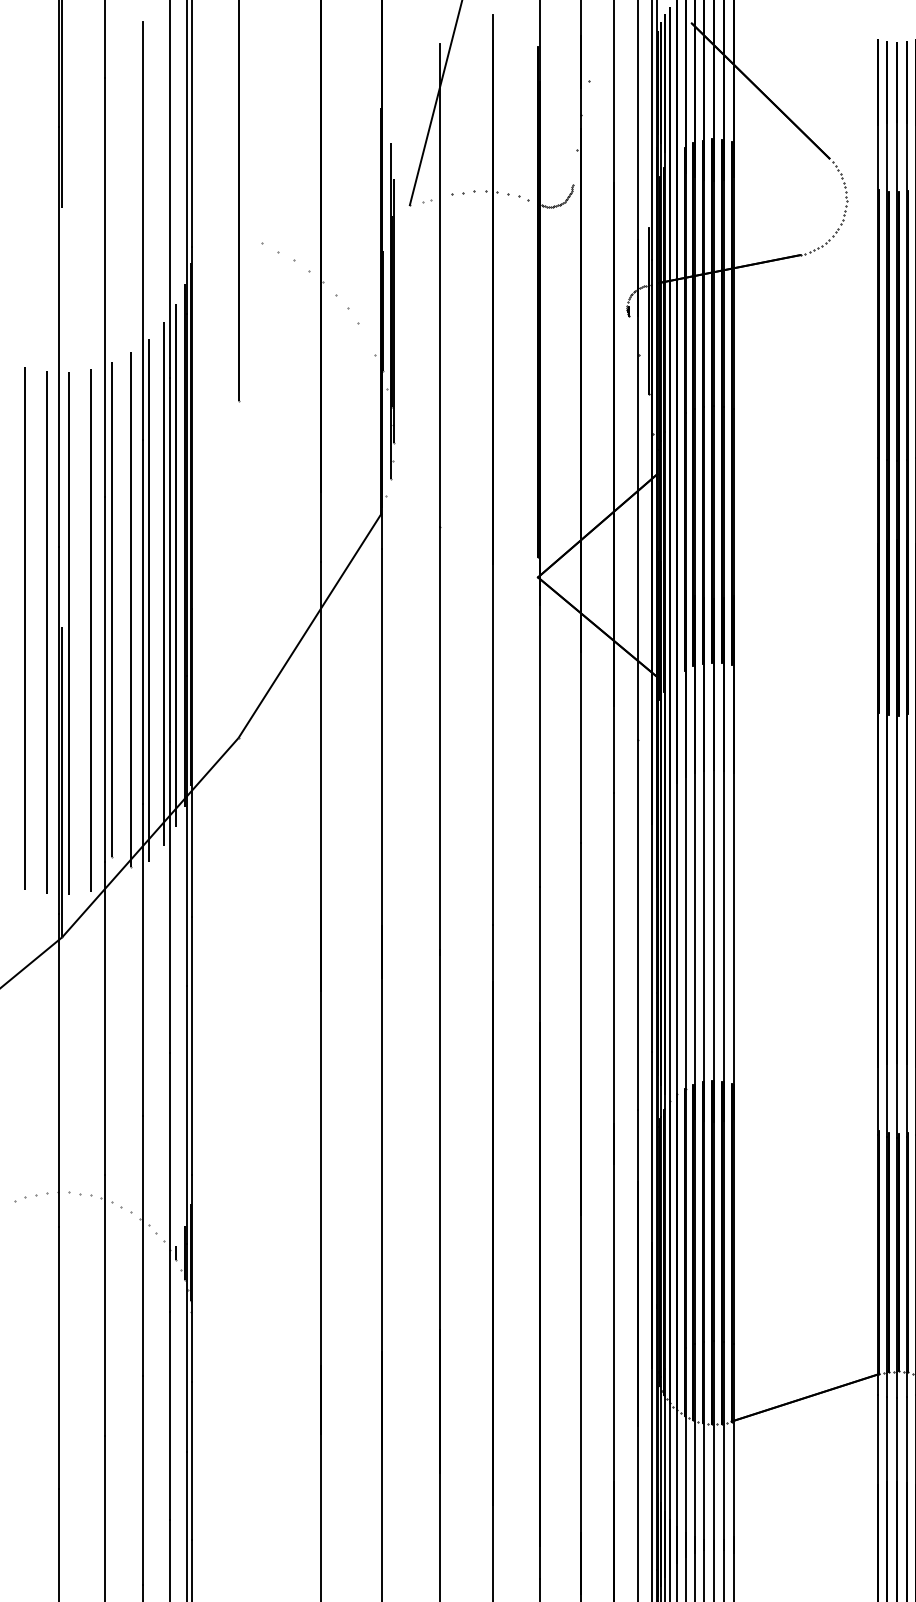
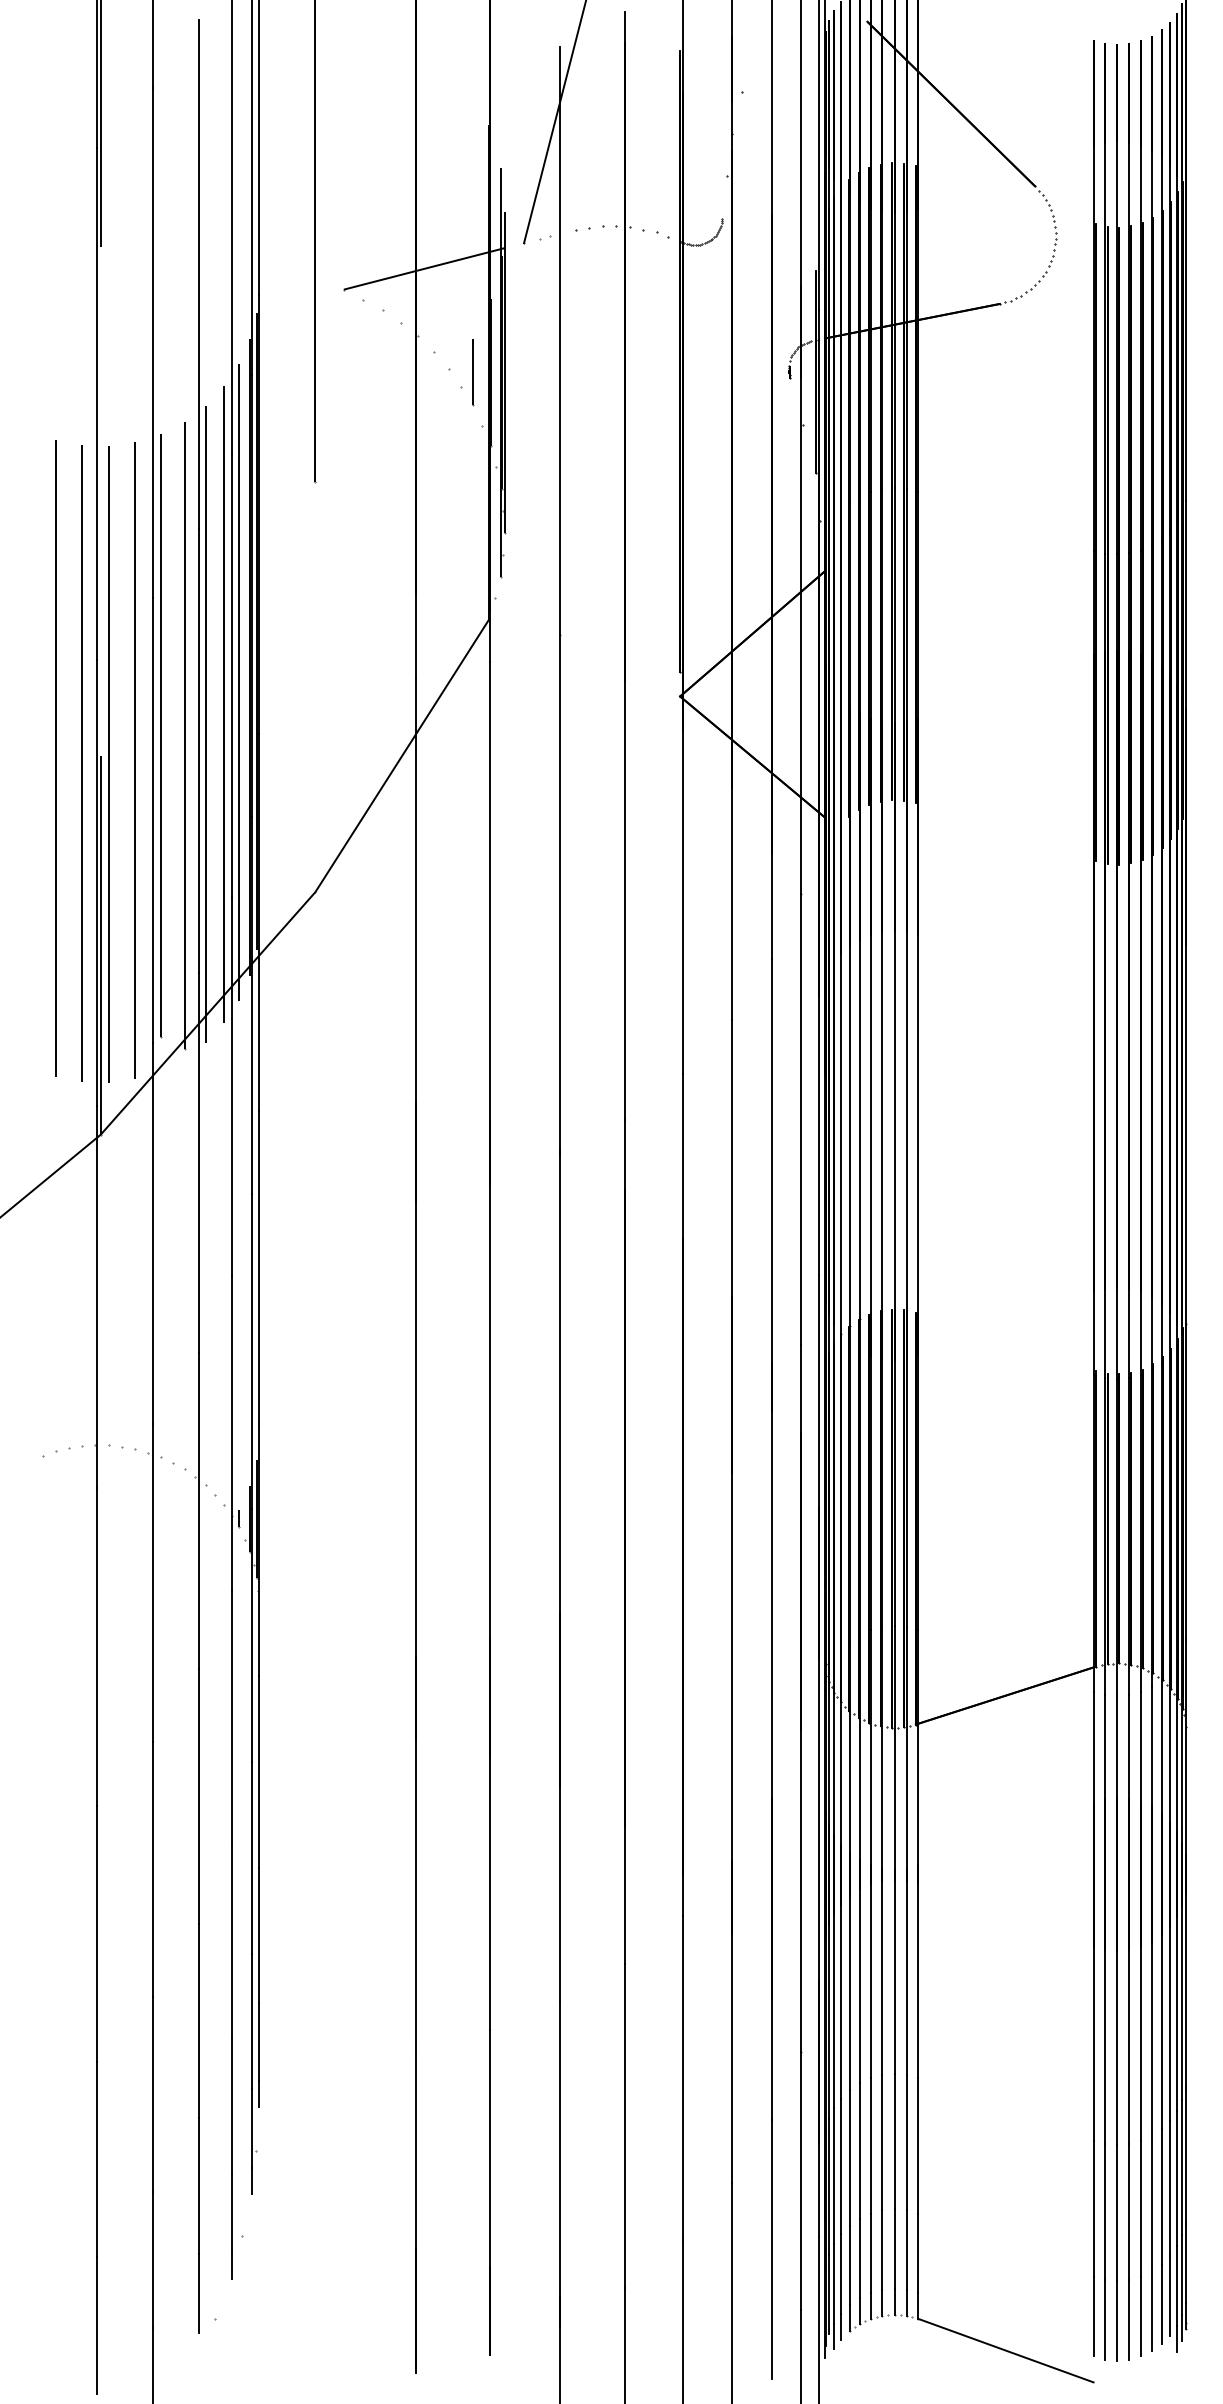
line: (328, 225) -> (424, 268), added
line: (368, 311) -> (473, 372), added

